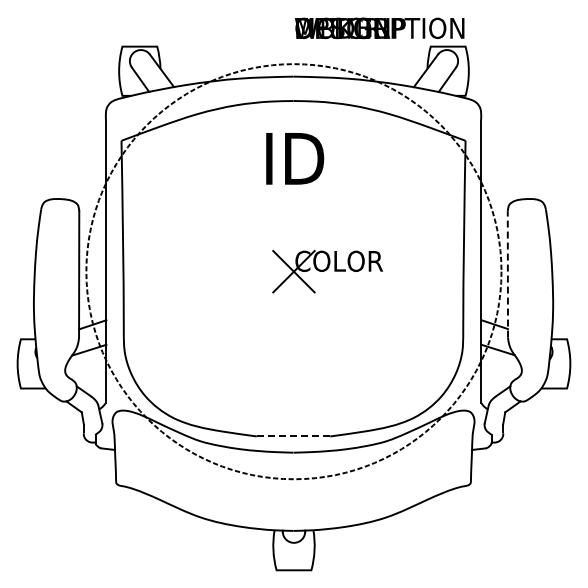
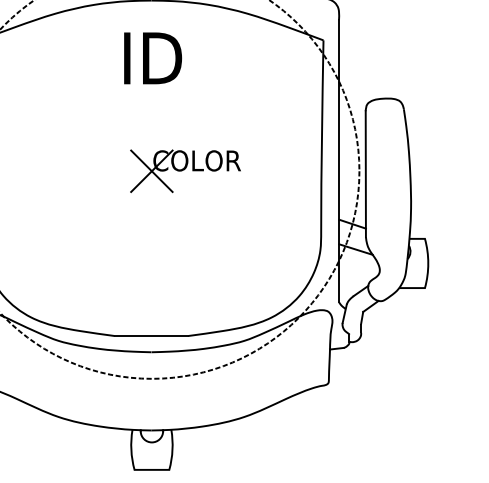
line: (507, 274) -> (365, 174), dashed -> solid
line: (293, 436) -> (151, 336), dashed -> solid

